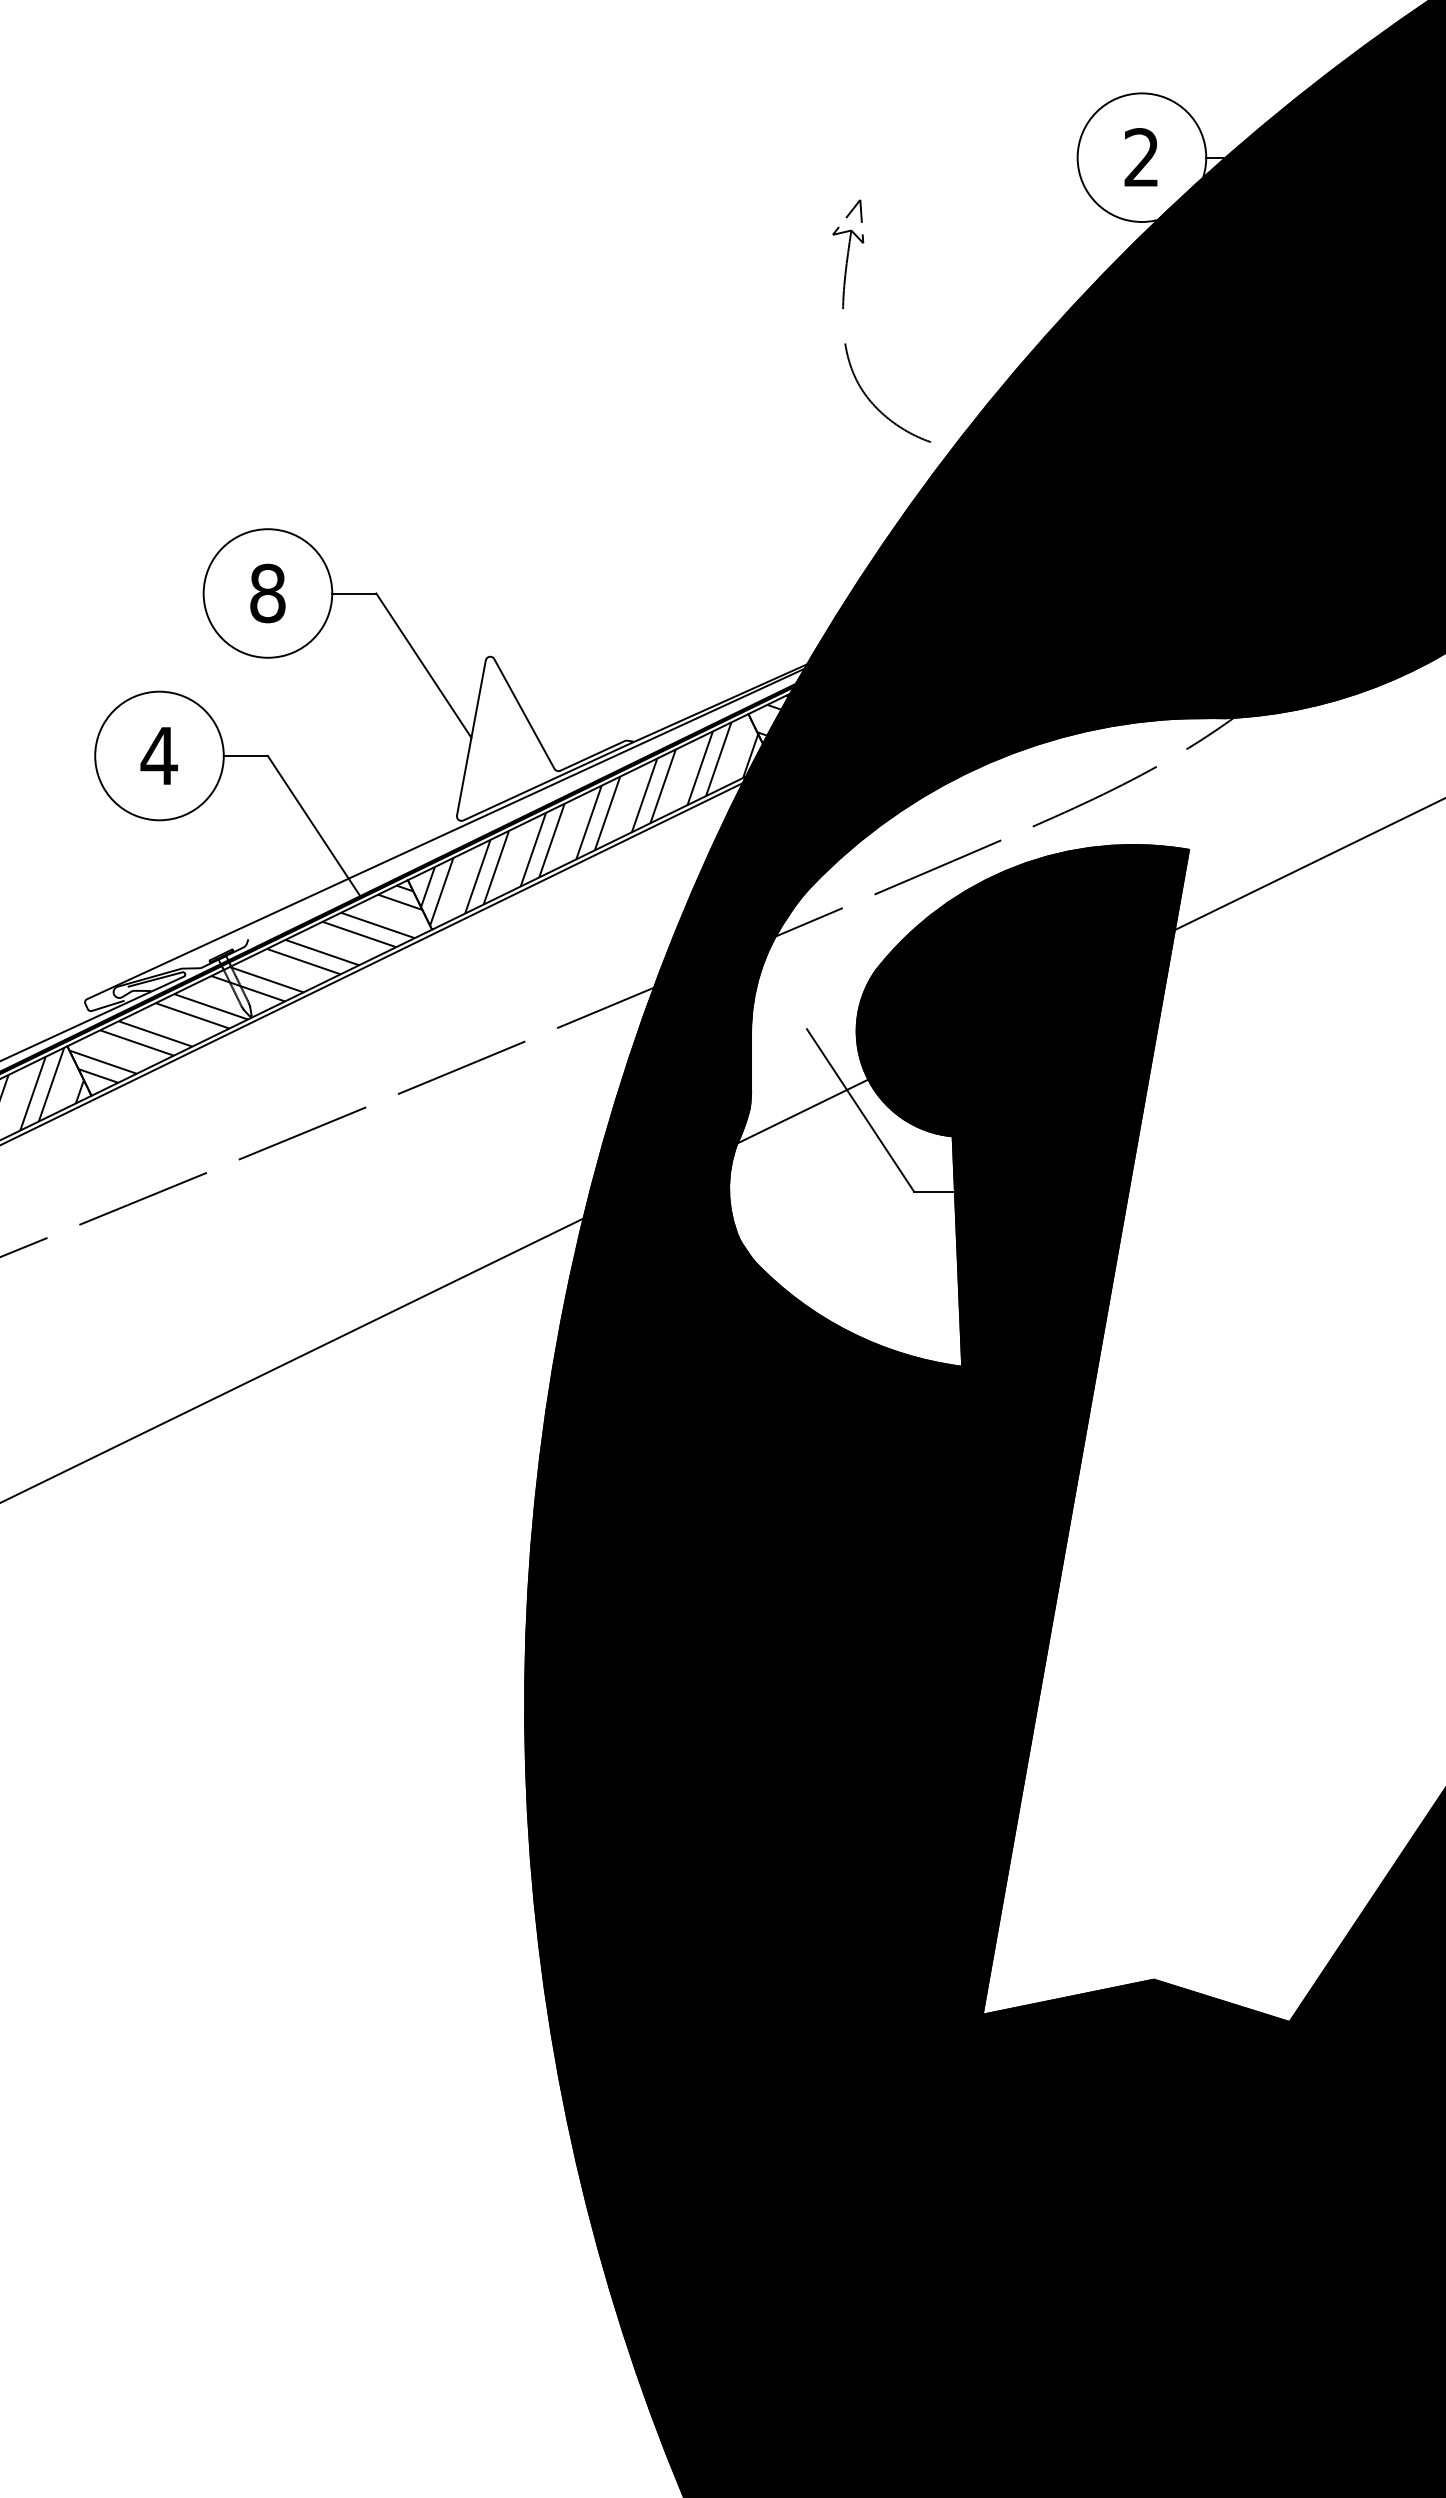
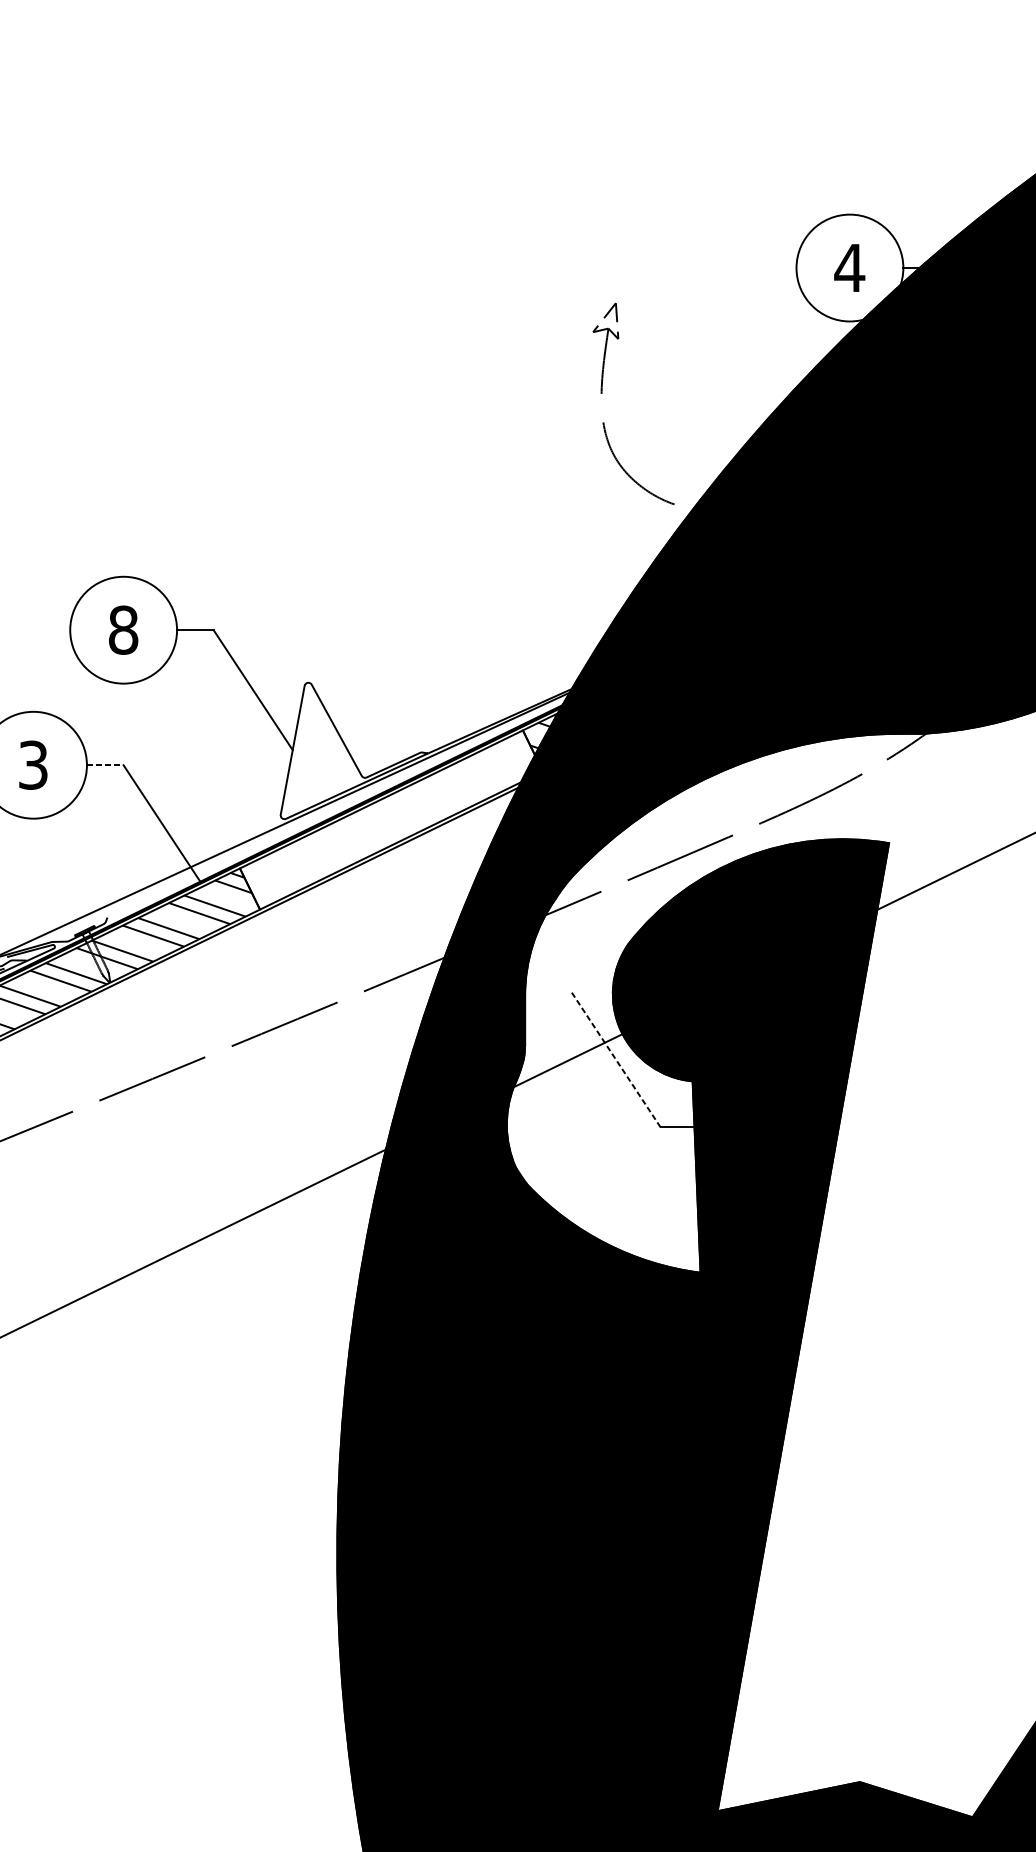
text: (1141, 157) -> (849, 267), 2 -> 4
text: (158, 755) -> (32, 764), 4 -> 3
line: (246, 756) -> (105, 765), solid -> dashed
hatch: (594, 823) -> (395, 821), removed
line: (860, 1110) -> (616, 1059), solid -> dashed

